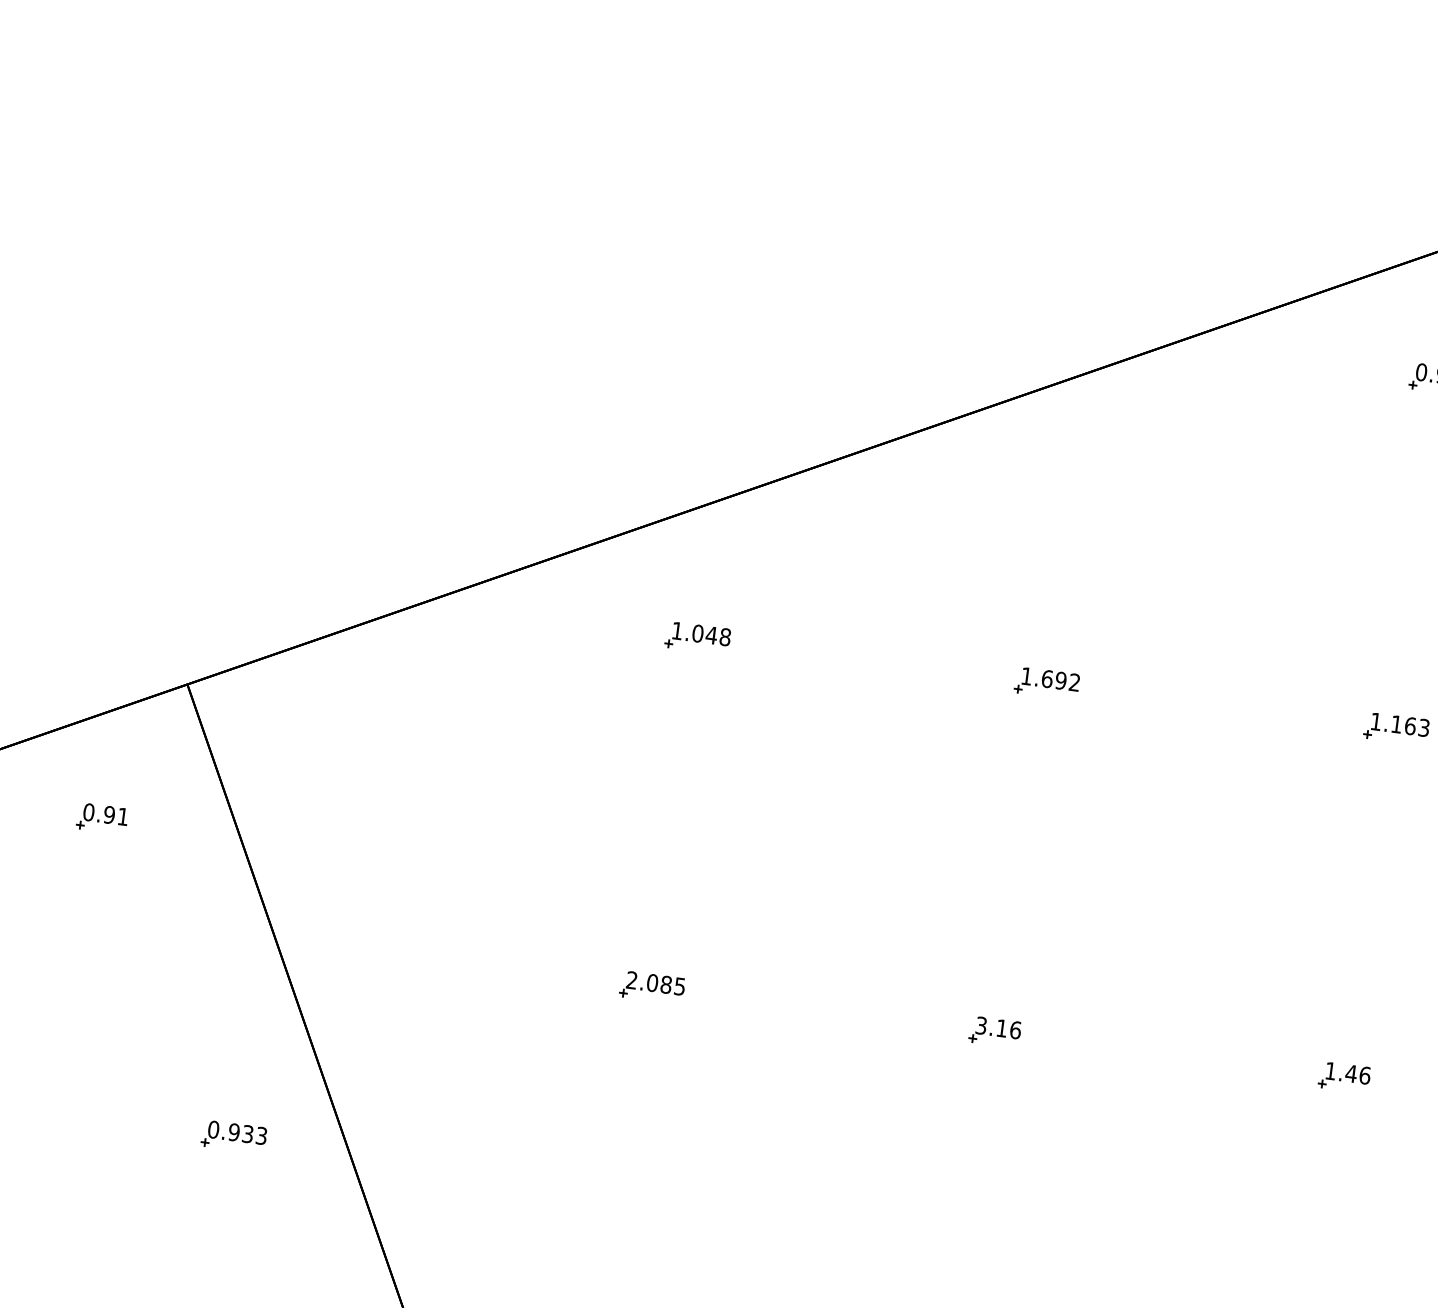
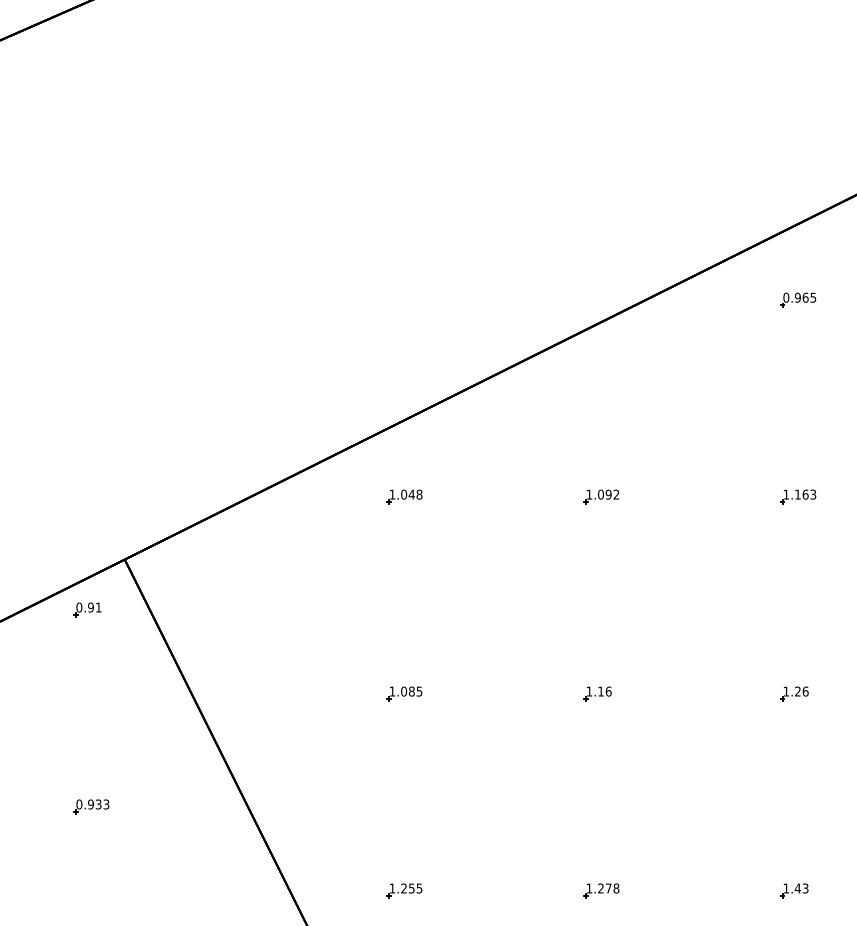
text: (1048, 678) -> (601, 494), 1.692 -> 1.092
part: (102, 817) -> (87, 609), moved
text: (632, 978) -> (392, 690), 2.085 -> 1.085
text: (981, 1025) -> (589, 691), 3.16 -> 1.16
text: (1350, 1073) -> (797, 691), 1.46 -> 1.26
part: (234, 1136) -> (91, 806), moved

